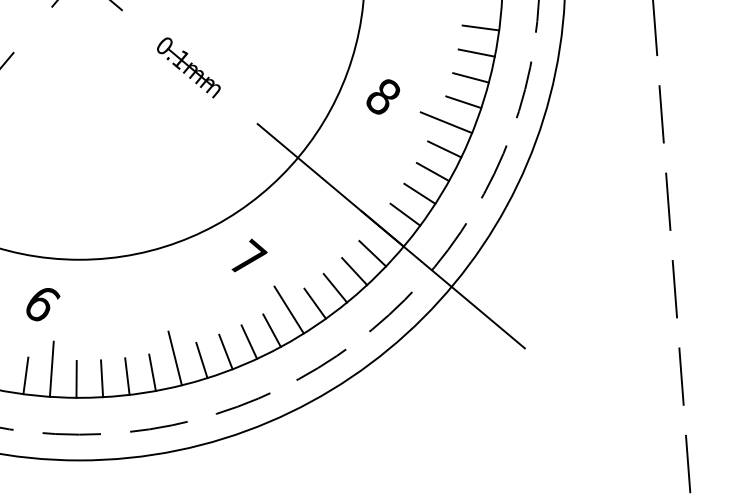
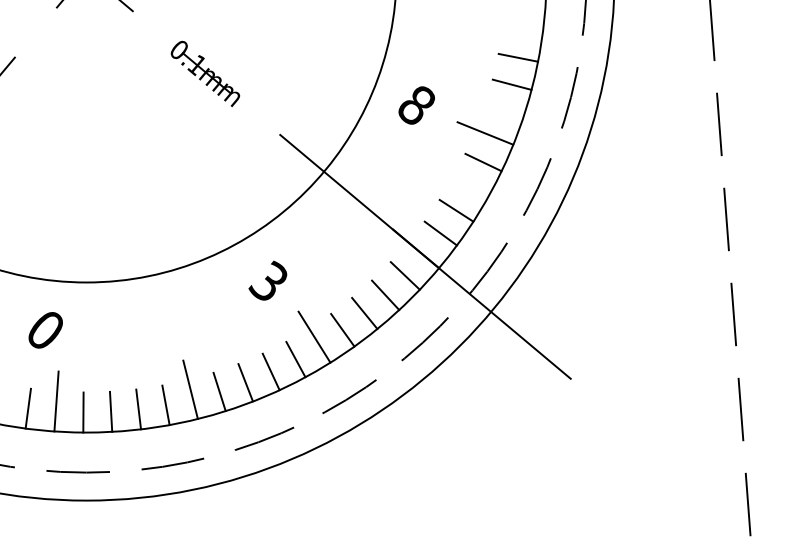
line: (480, 27) -> (522, 30), removed
line: (463, 101) -> (504, 110), removed
line: (432, 171) -> (470, 186), removed
text: (247, 257) -> (269, 279), 7 -> 3
text: (42, 303) -> (46, 330), 6 -> 0

